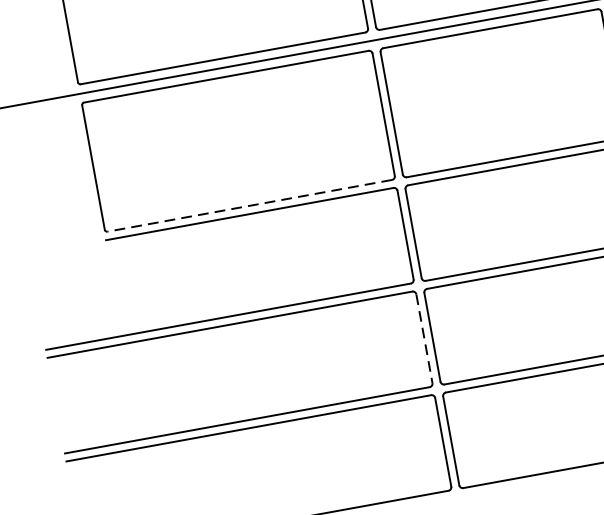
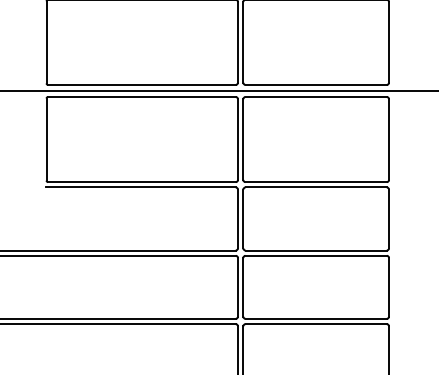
line: (249, 206) -> (141, 182), dashed -> solid
line: (425, 338) -> (238, 287), dashed -> solid

